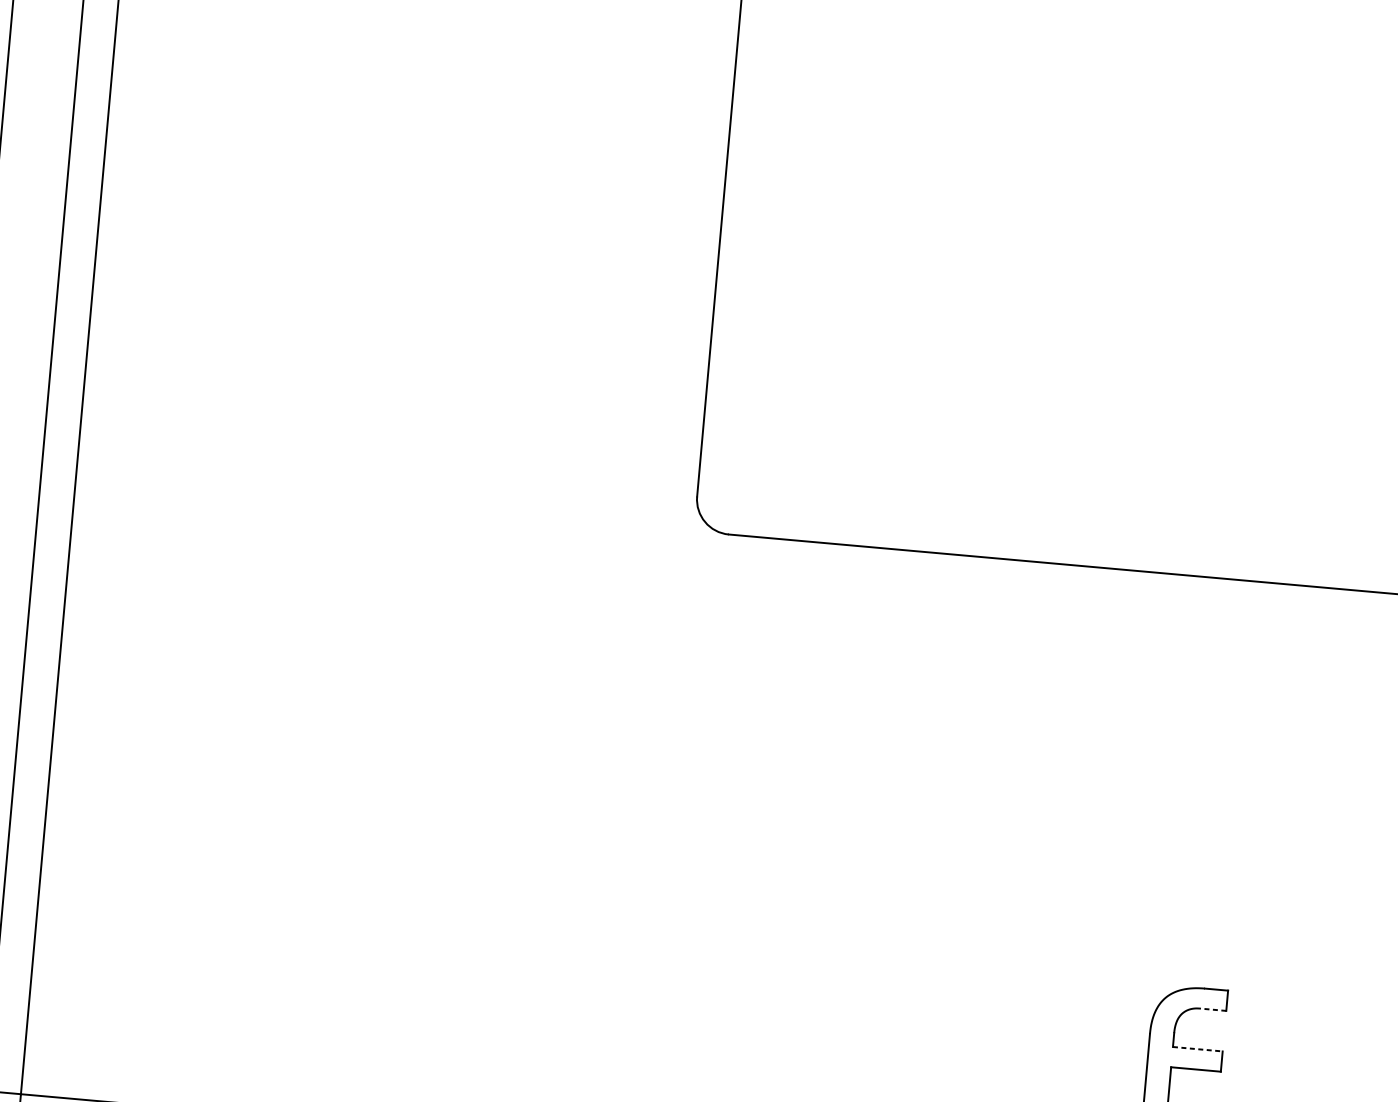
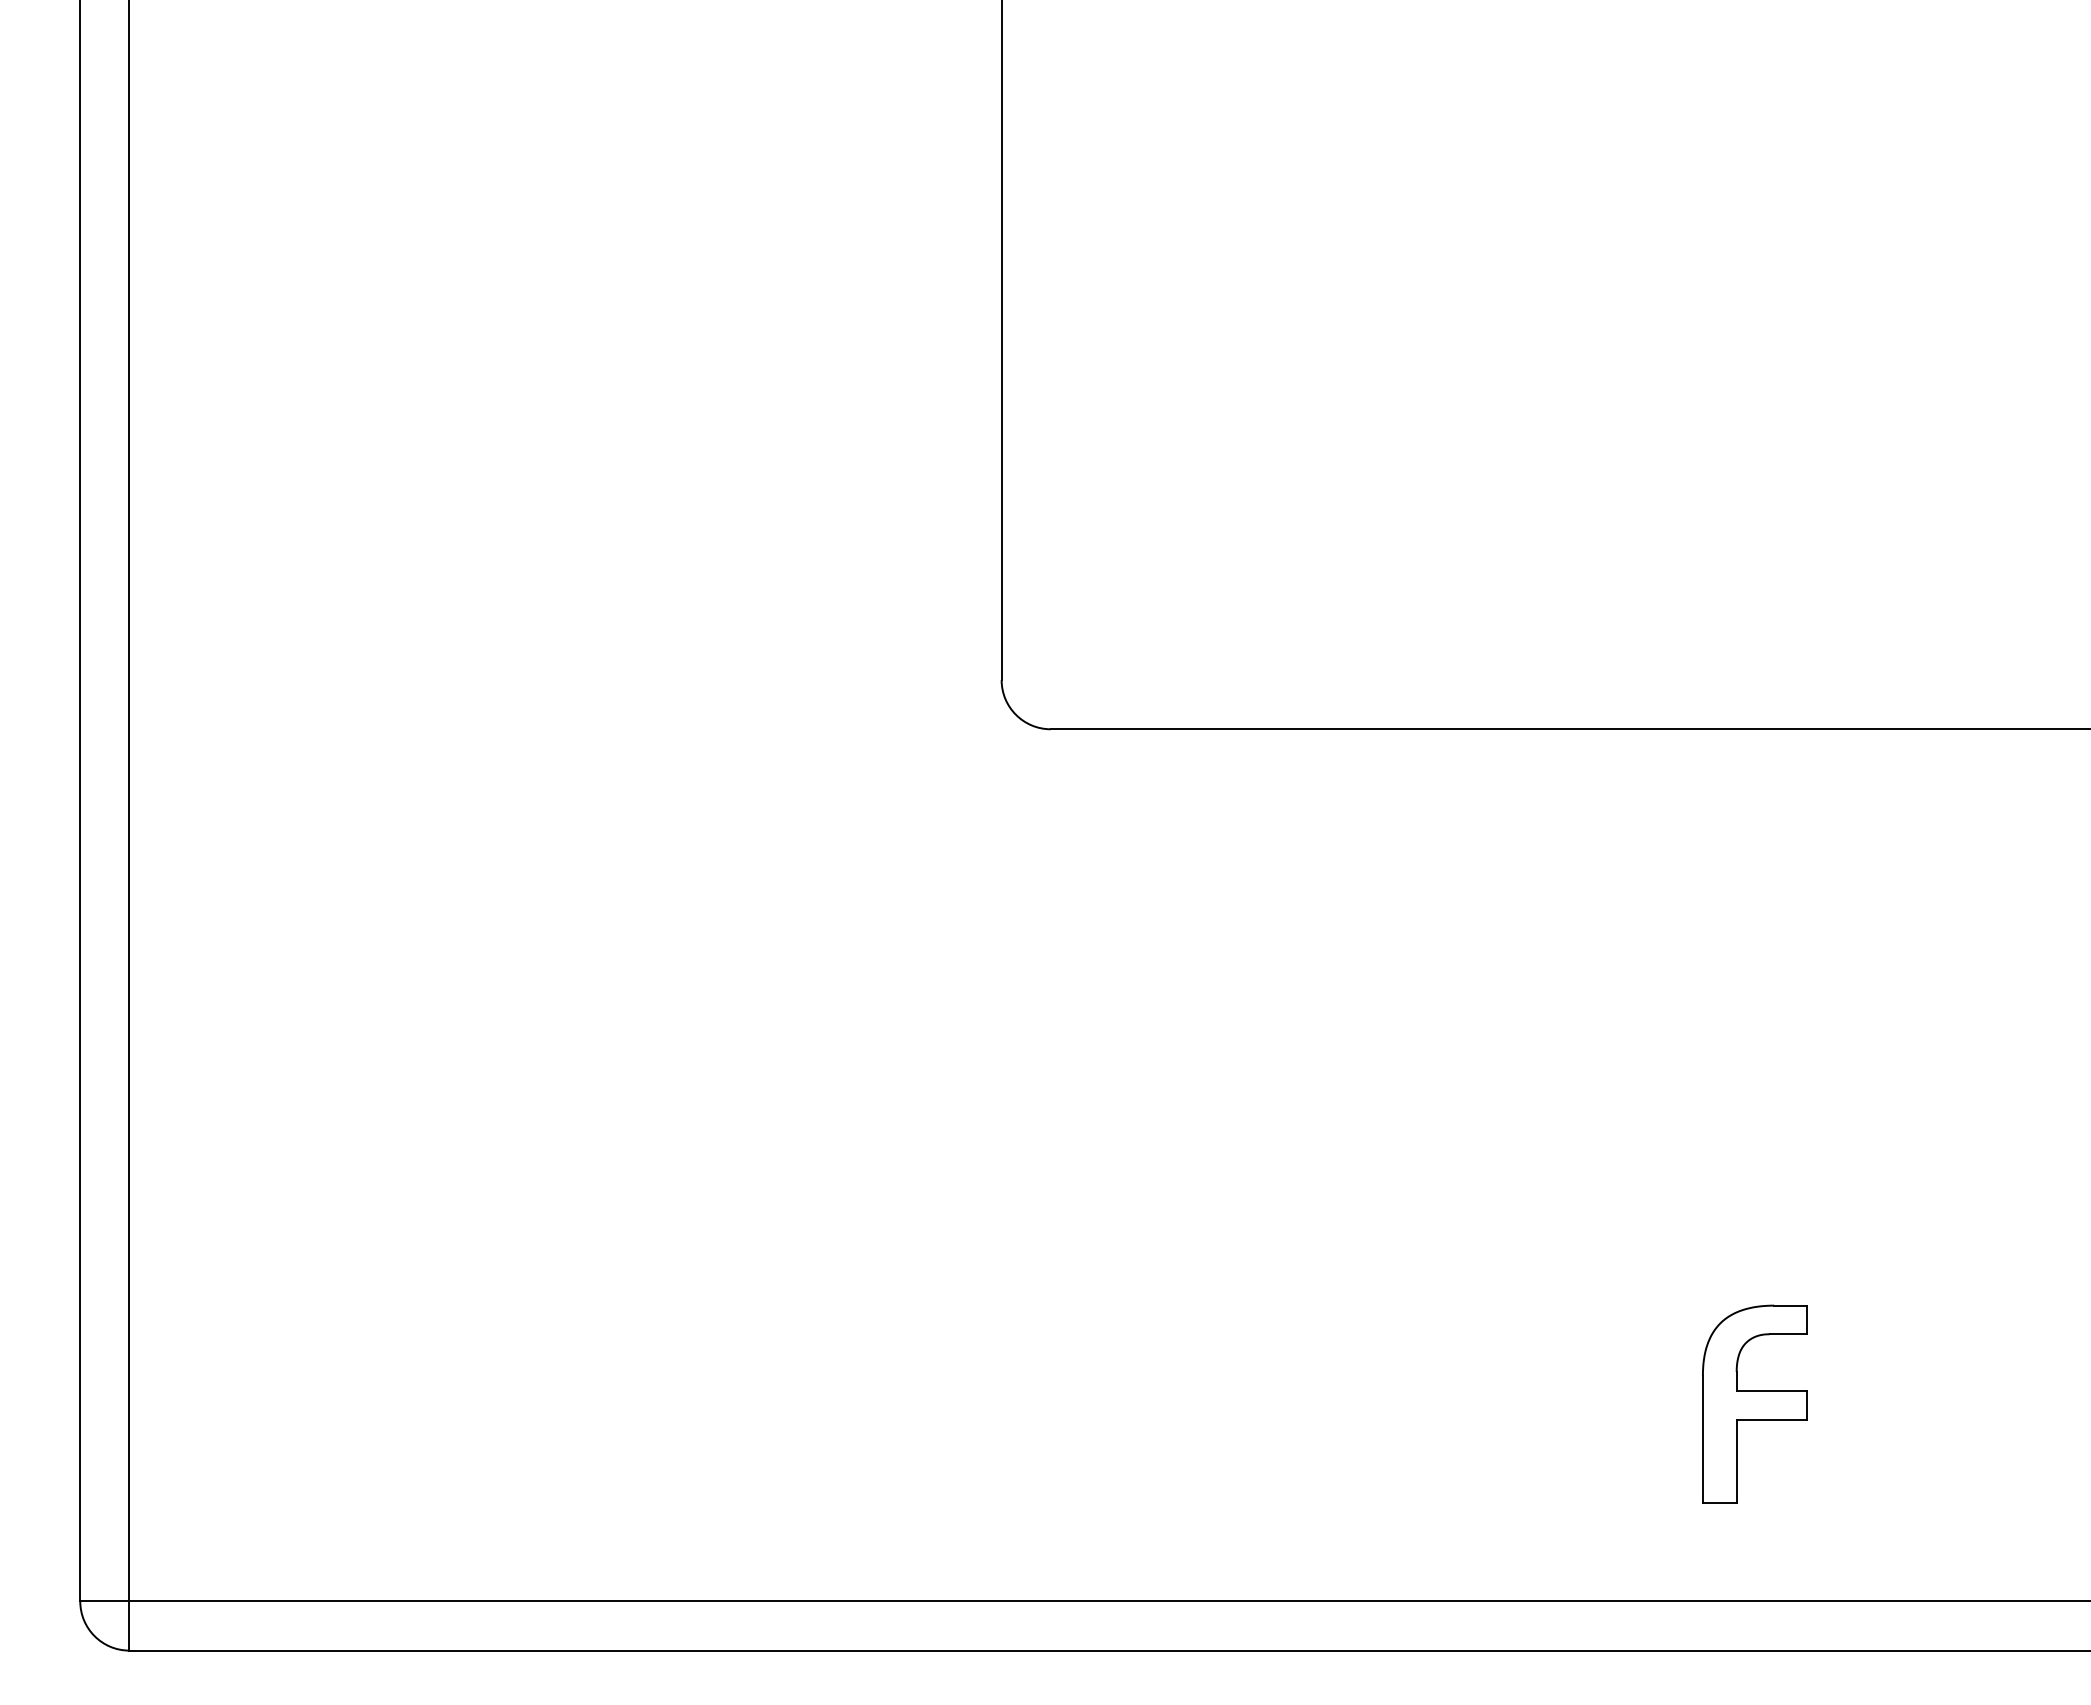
line: (1213, 1009) -> (1788, 1334), dashed -> solid
line: (1198, 1049) -> (1772, 1391), dashed -> solid

